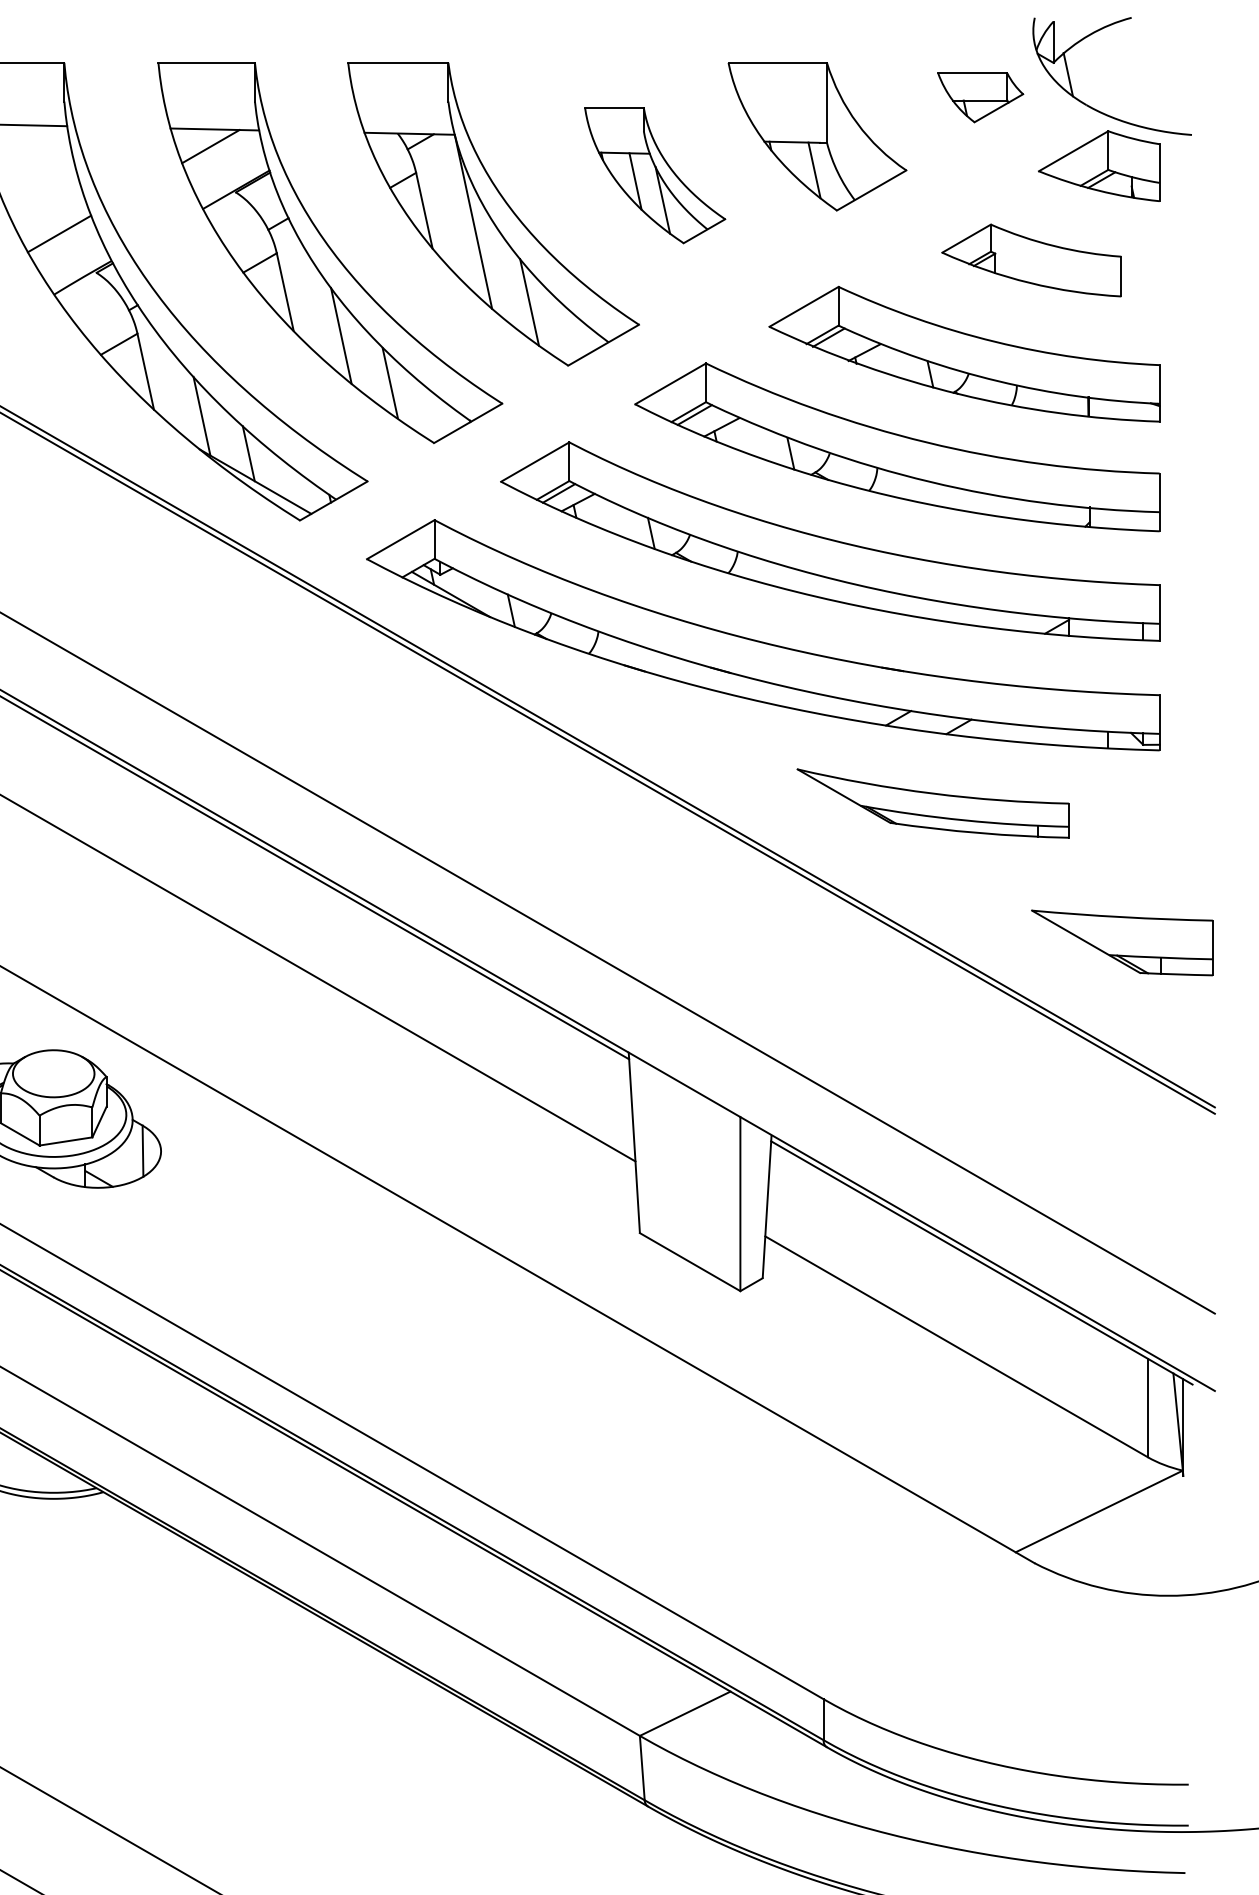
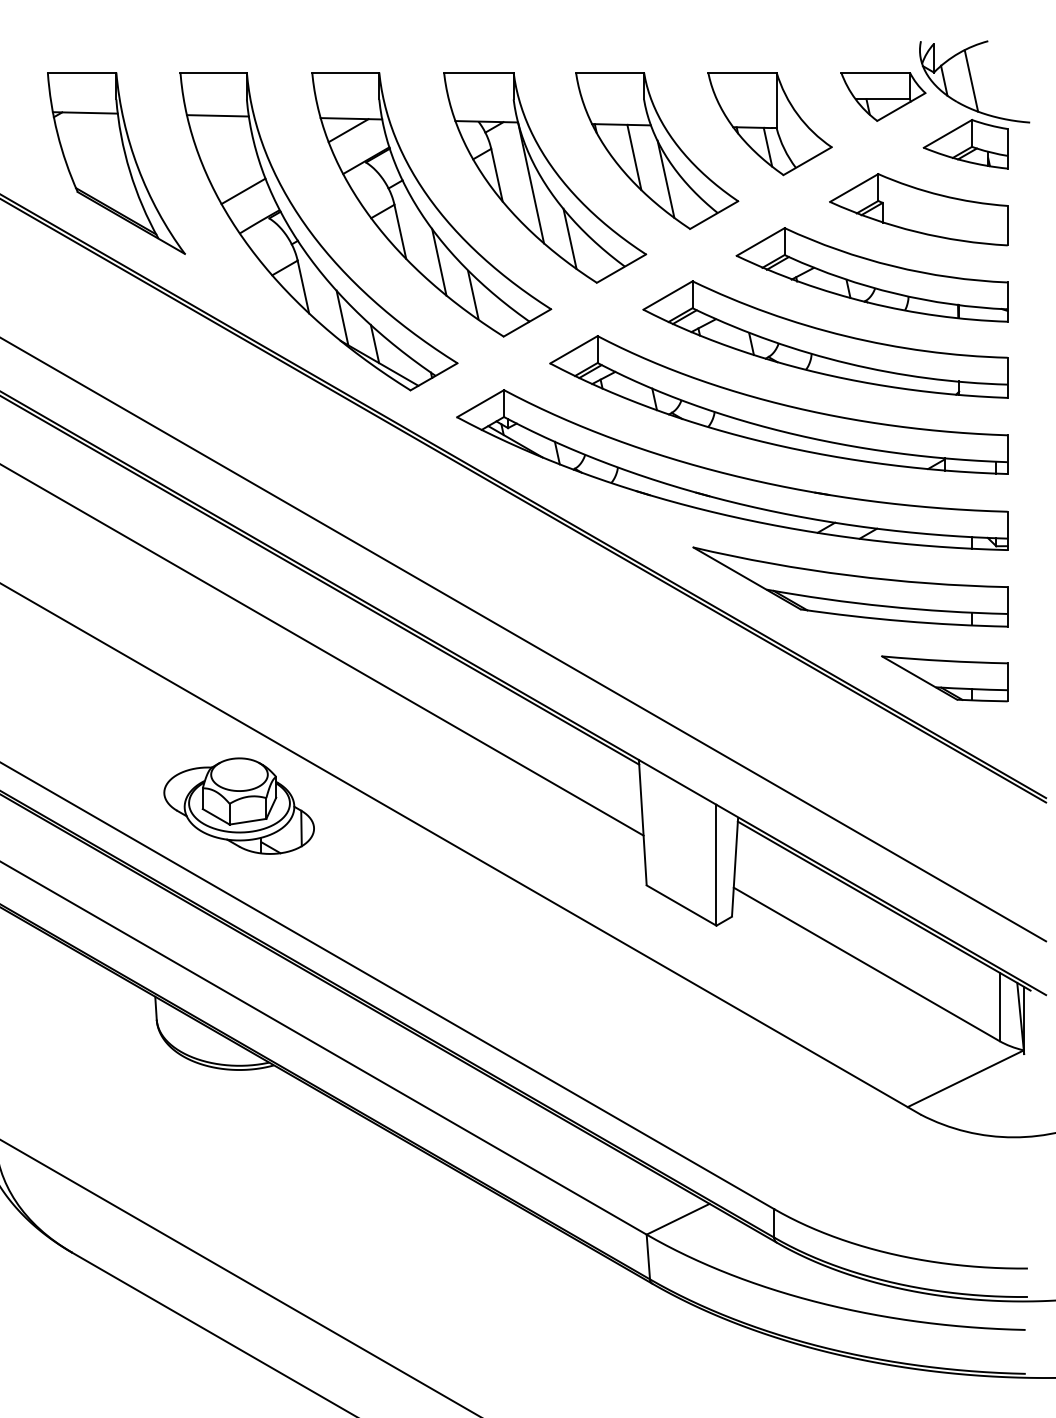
line: (1107, 74) -> (971, 80), added
part: (980, 97) -> (883, 96), size x1.43
part: (655, 175) -> (657, 150), size x1.67
part: (1031, 260) -> (918, 209), size x1.43
part: (933, 802) -> (850, 586), size x1.67
part: (1121, 942) -> (944, 678), moved

